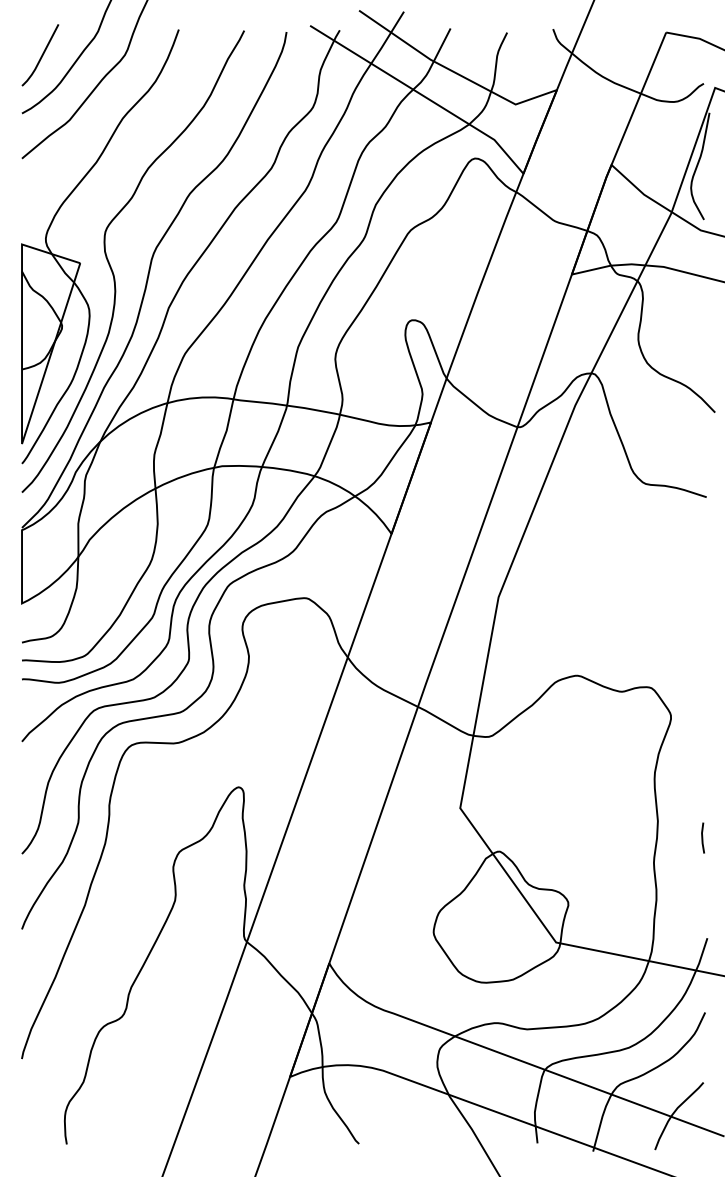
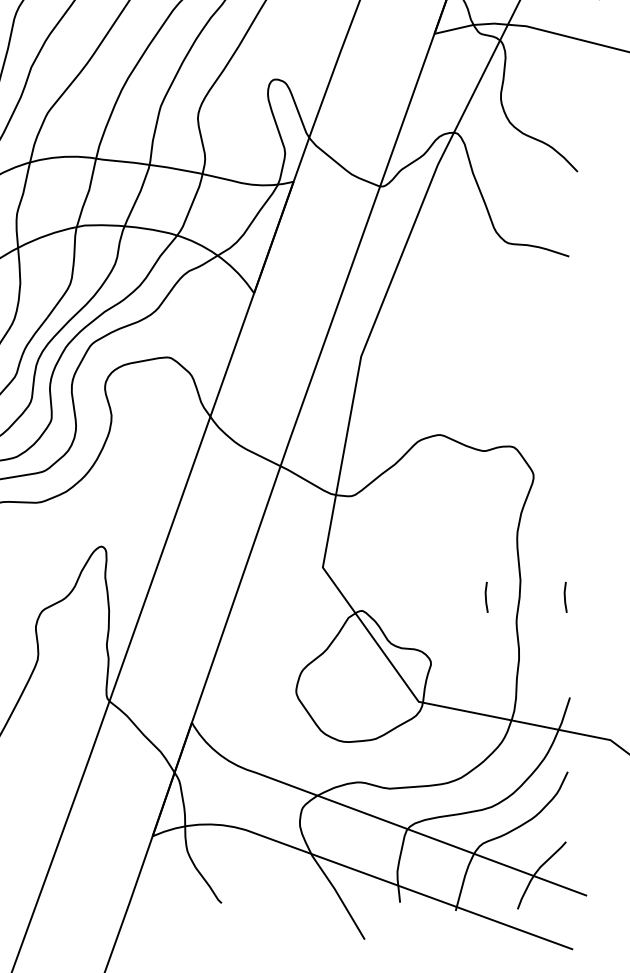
line: (623, 837) -> (486, 596), added

